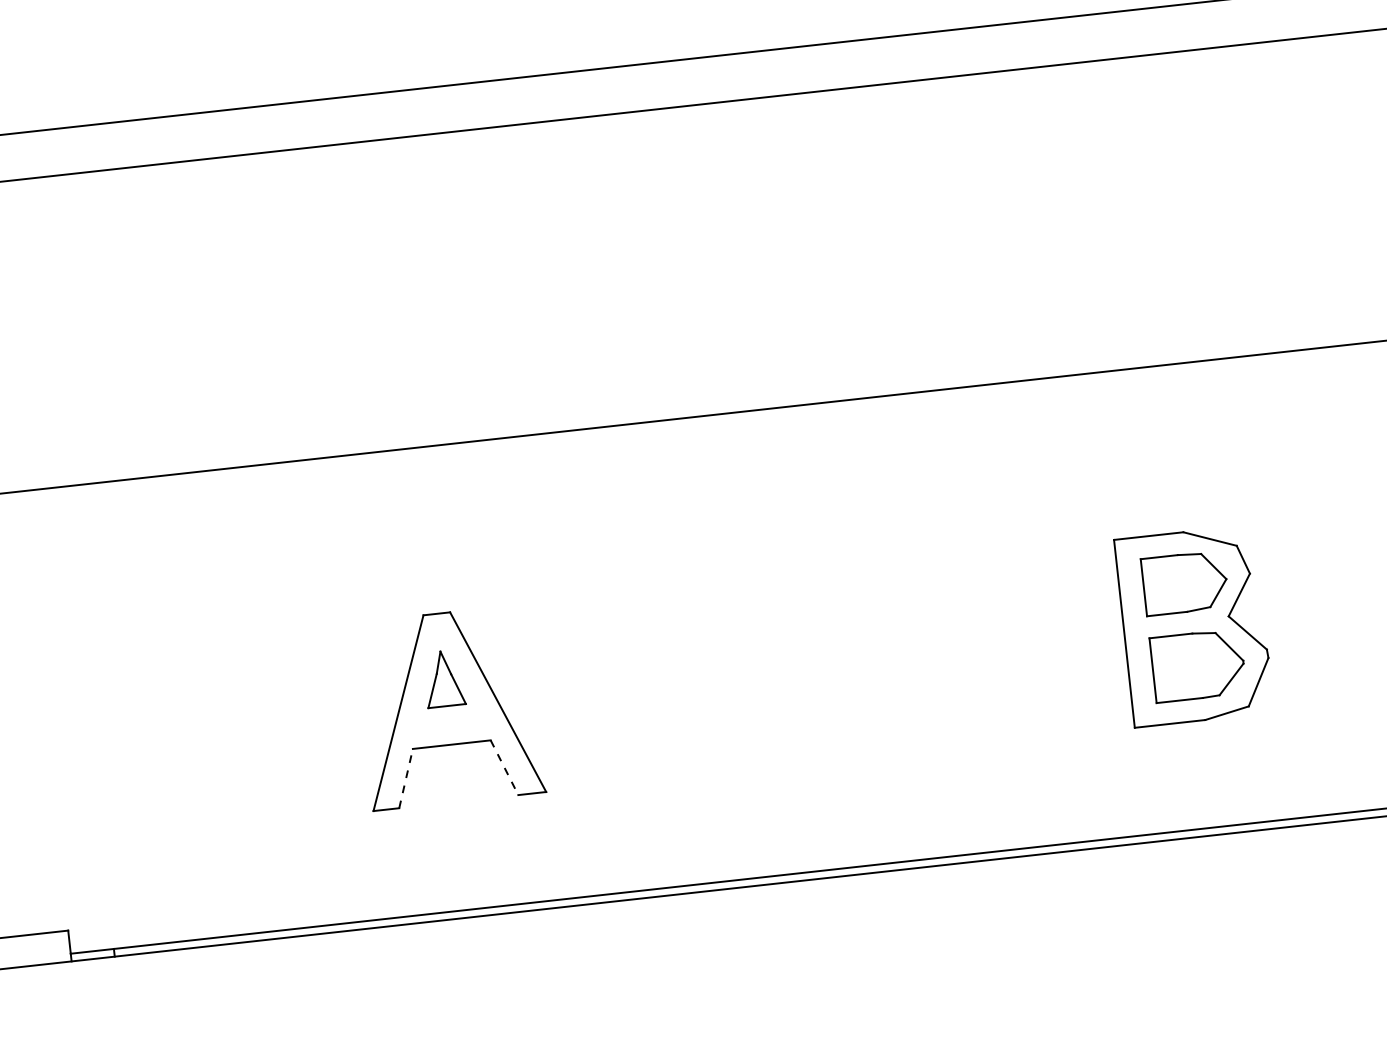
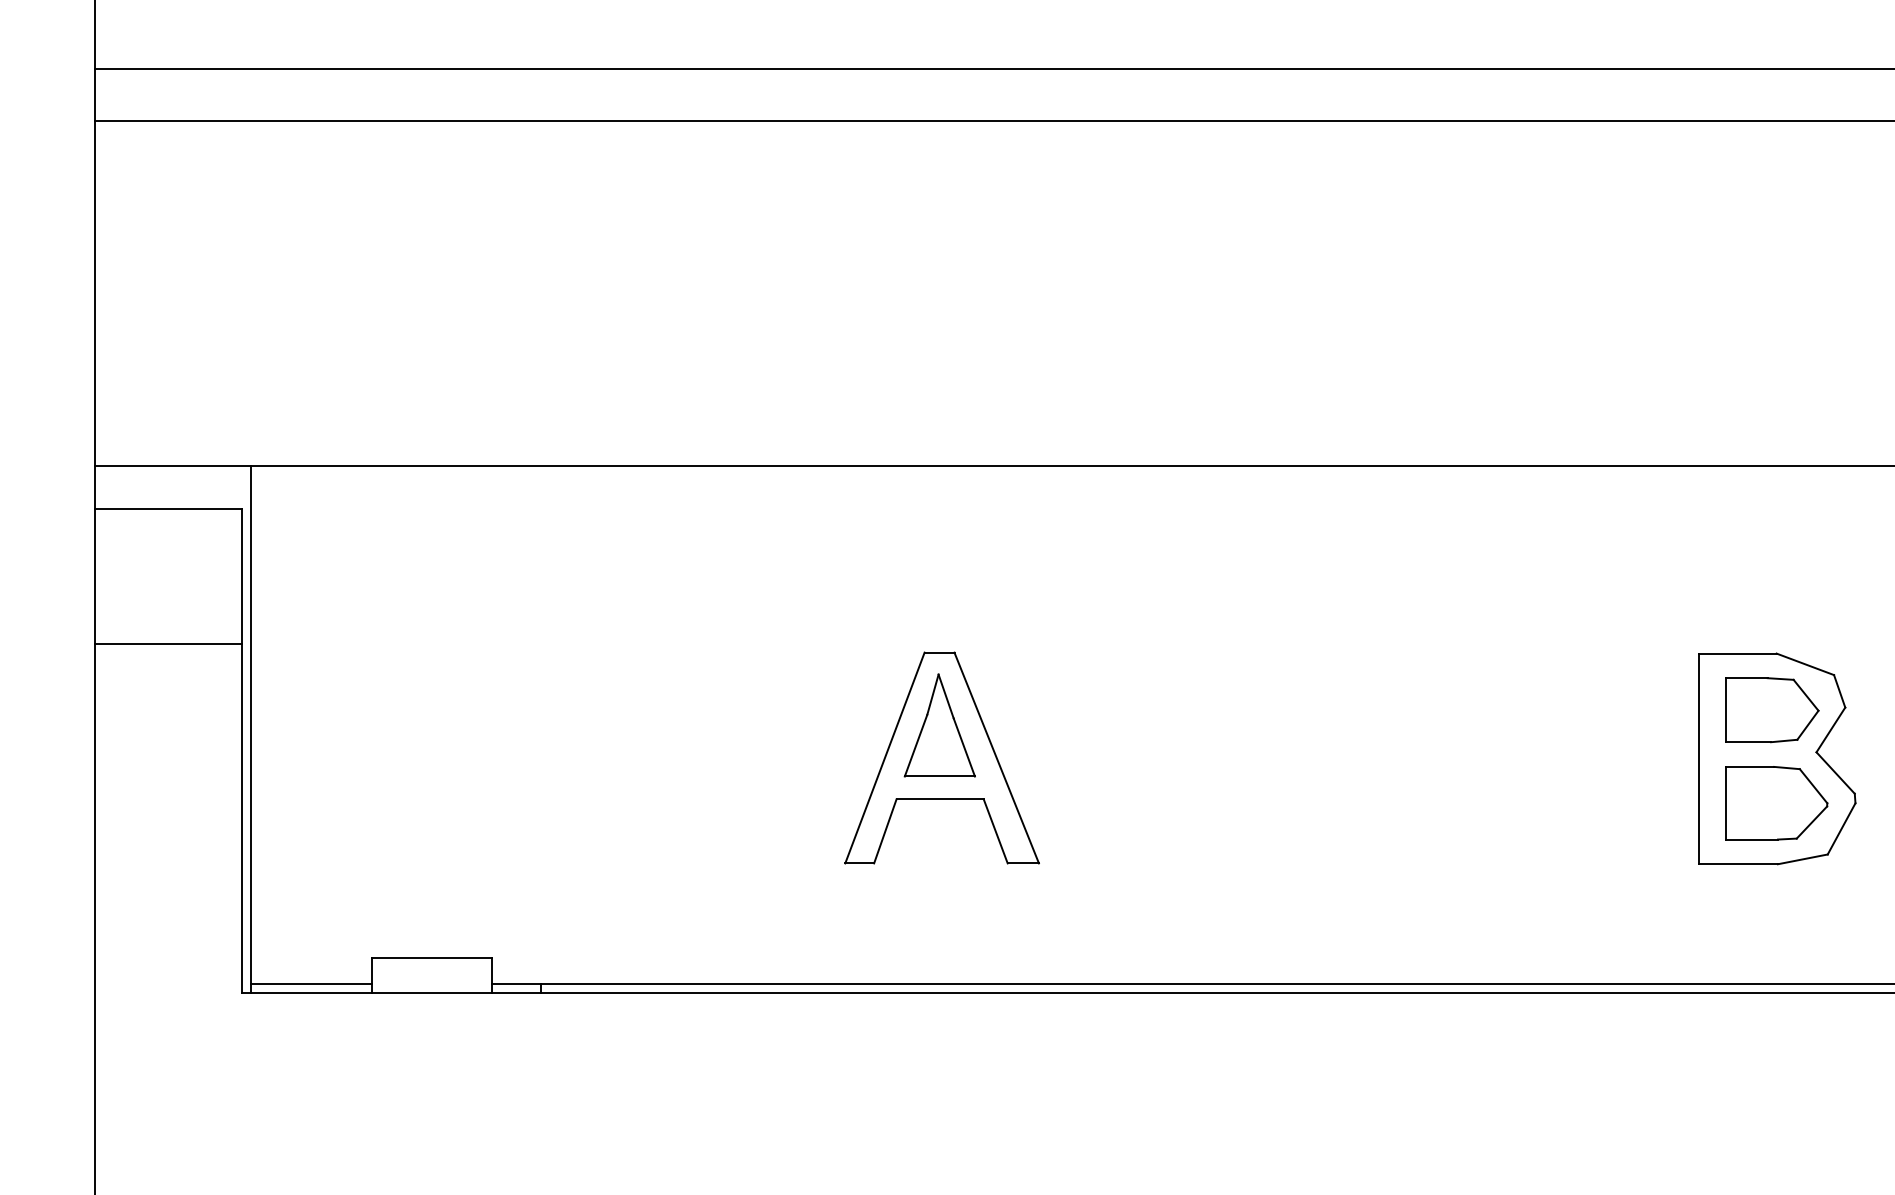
part: (443, 678) -> (939, 725), size x1.67
line: (504, 767) -> (995, 831), dashed -> solid
line: (406, 778) -> (885, 831), dashed -> solid

